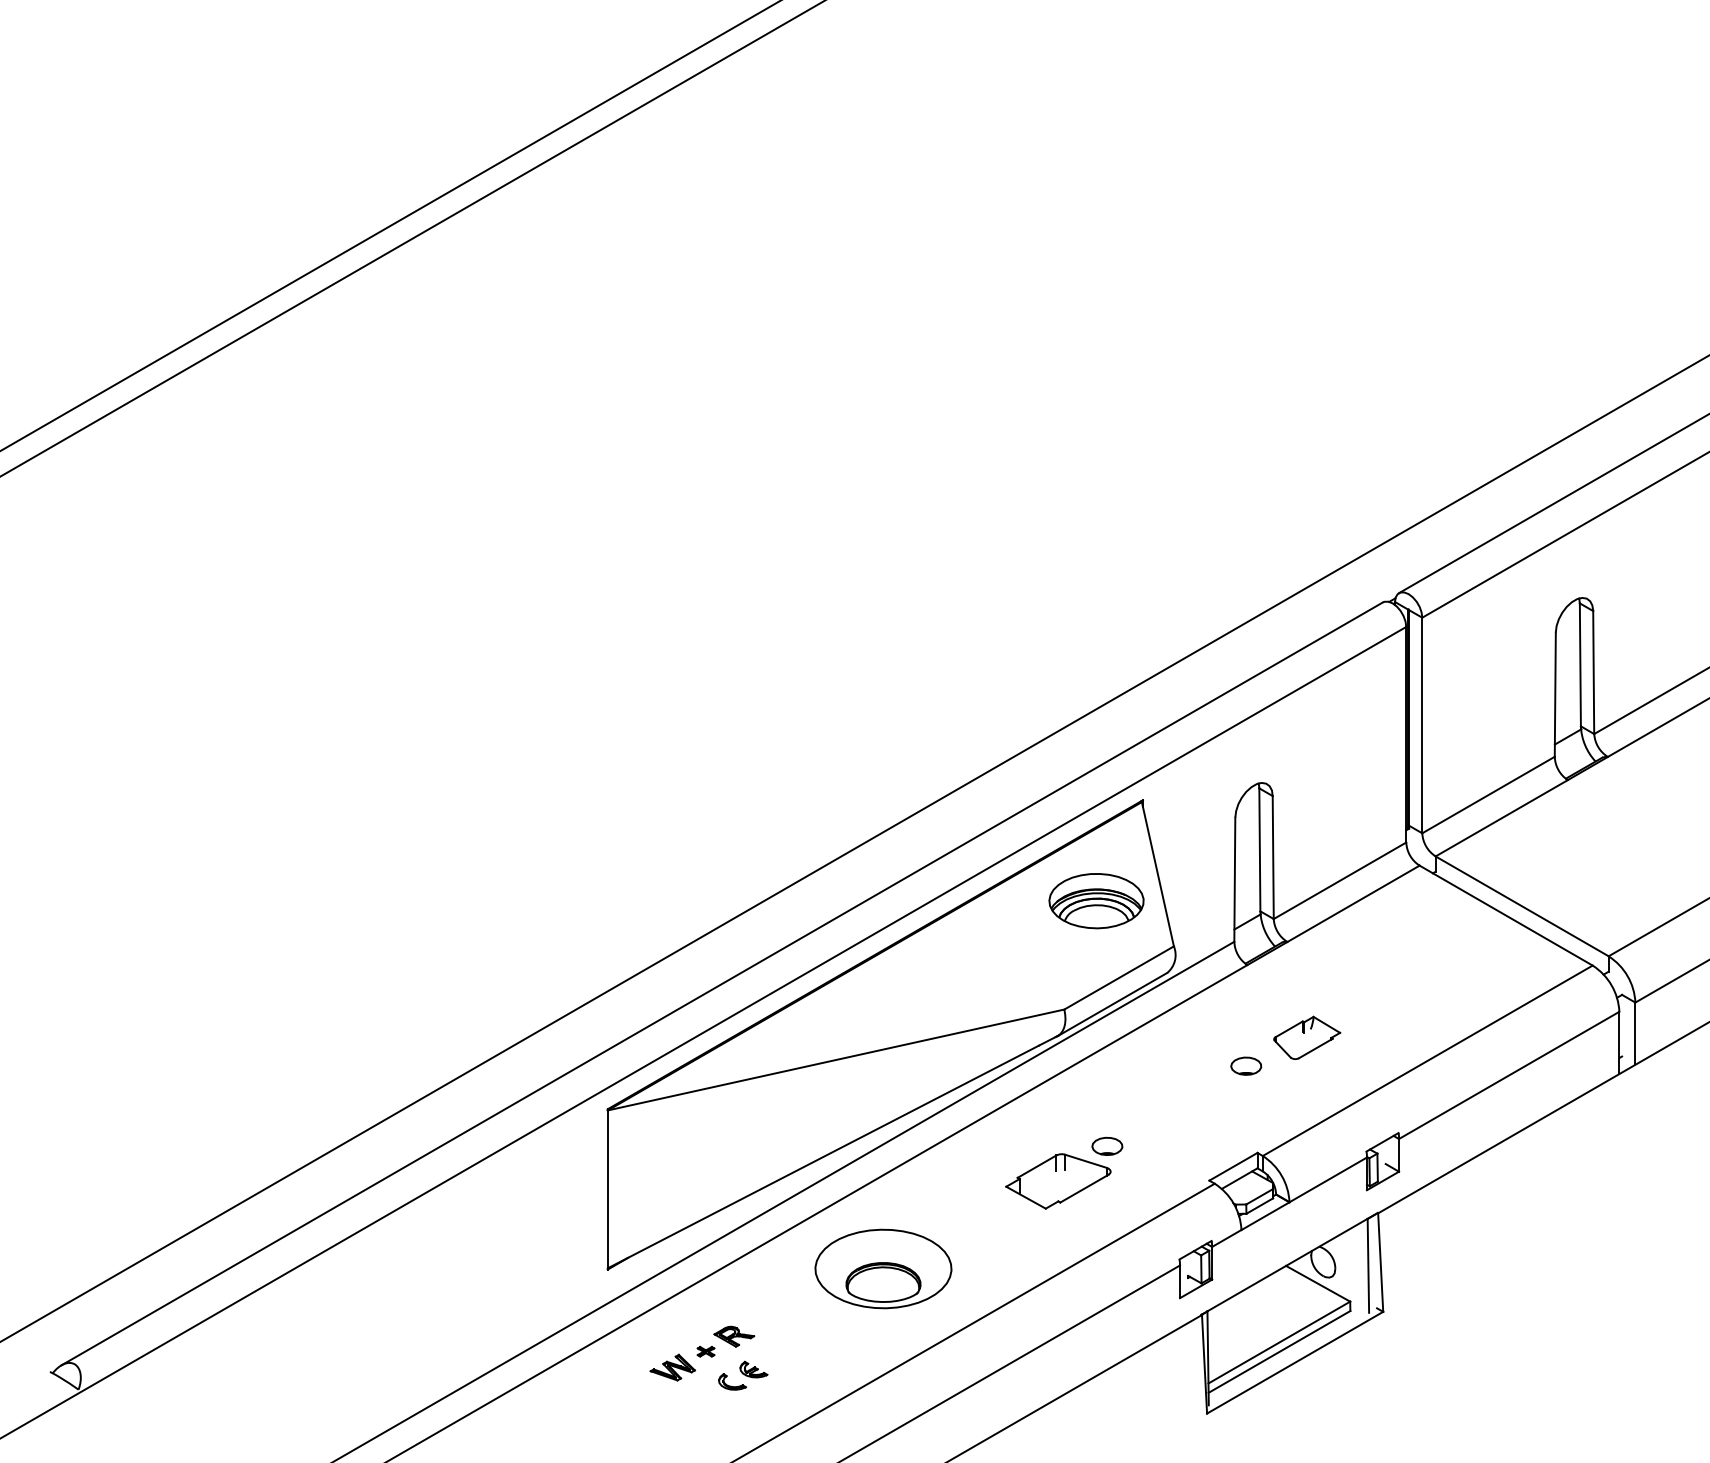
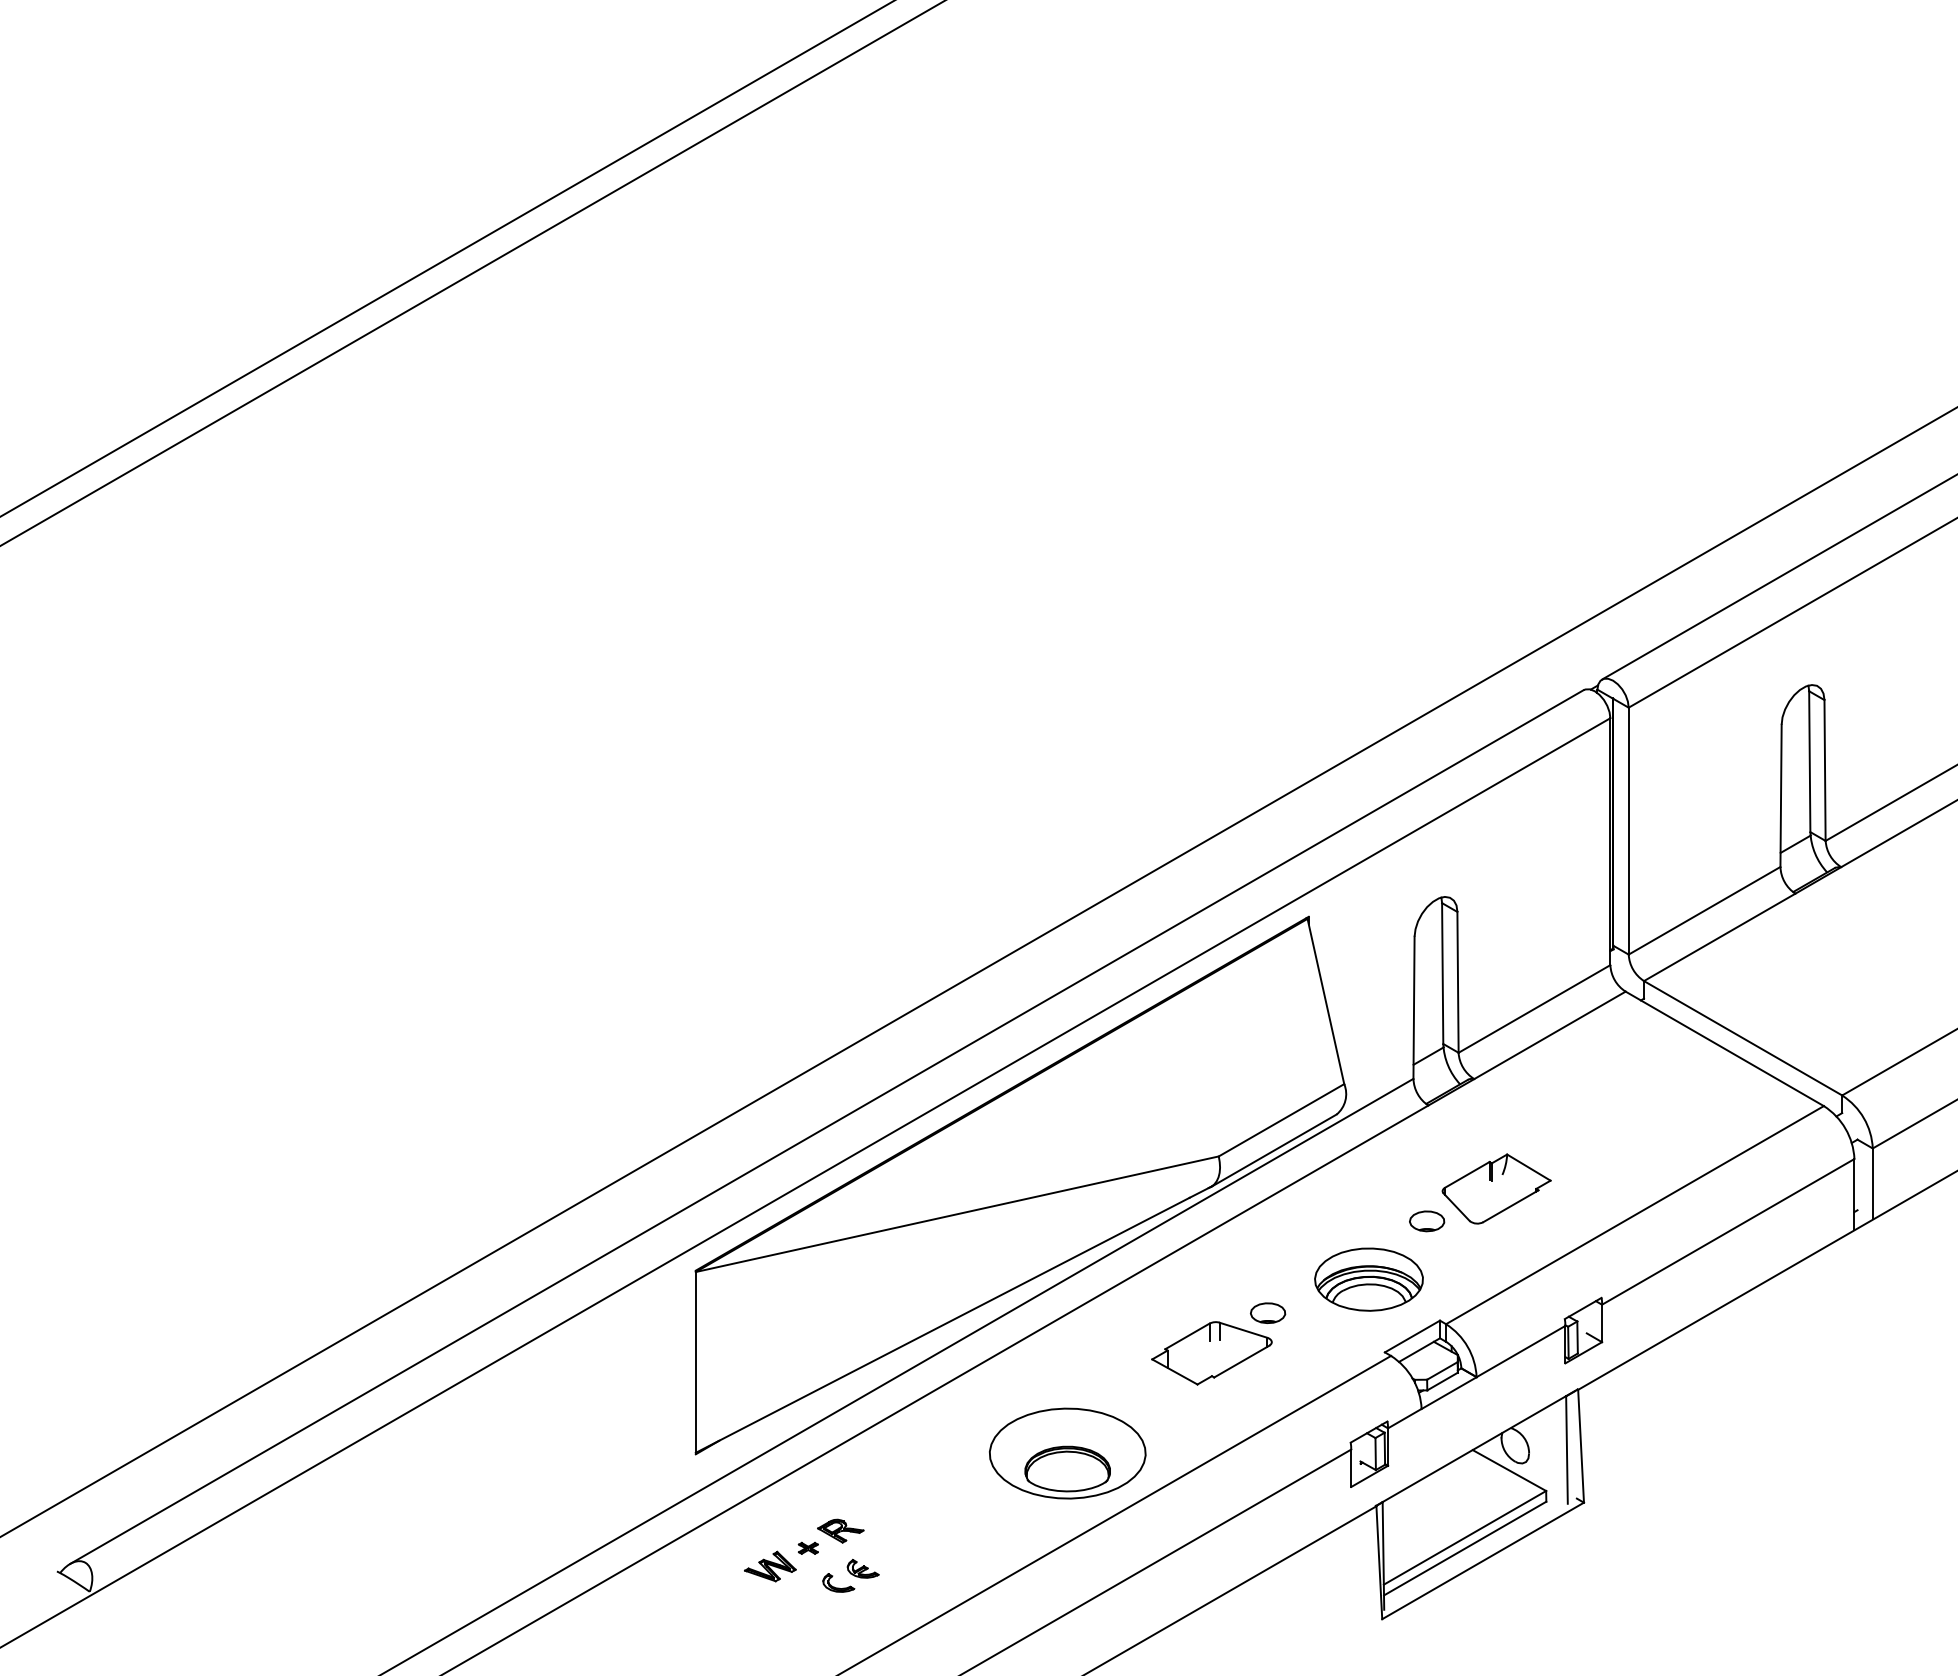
part: (1096, 901) -> (1368, 1280), moved
part: (1307, 1037) -> (1497, 1188), size x1.43
part: (883, 1268) -> (1067, 1453), moved

